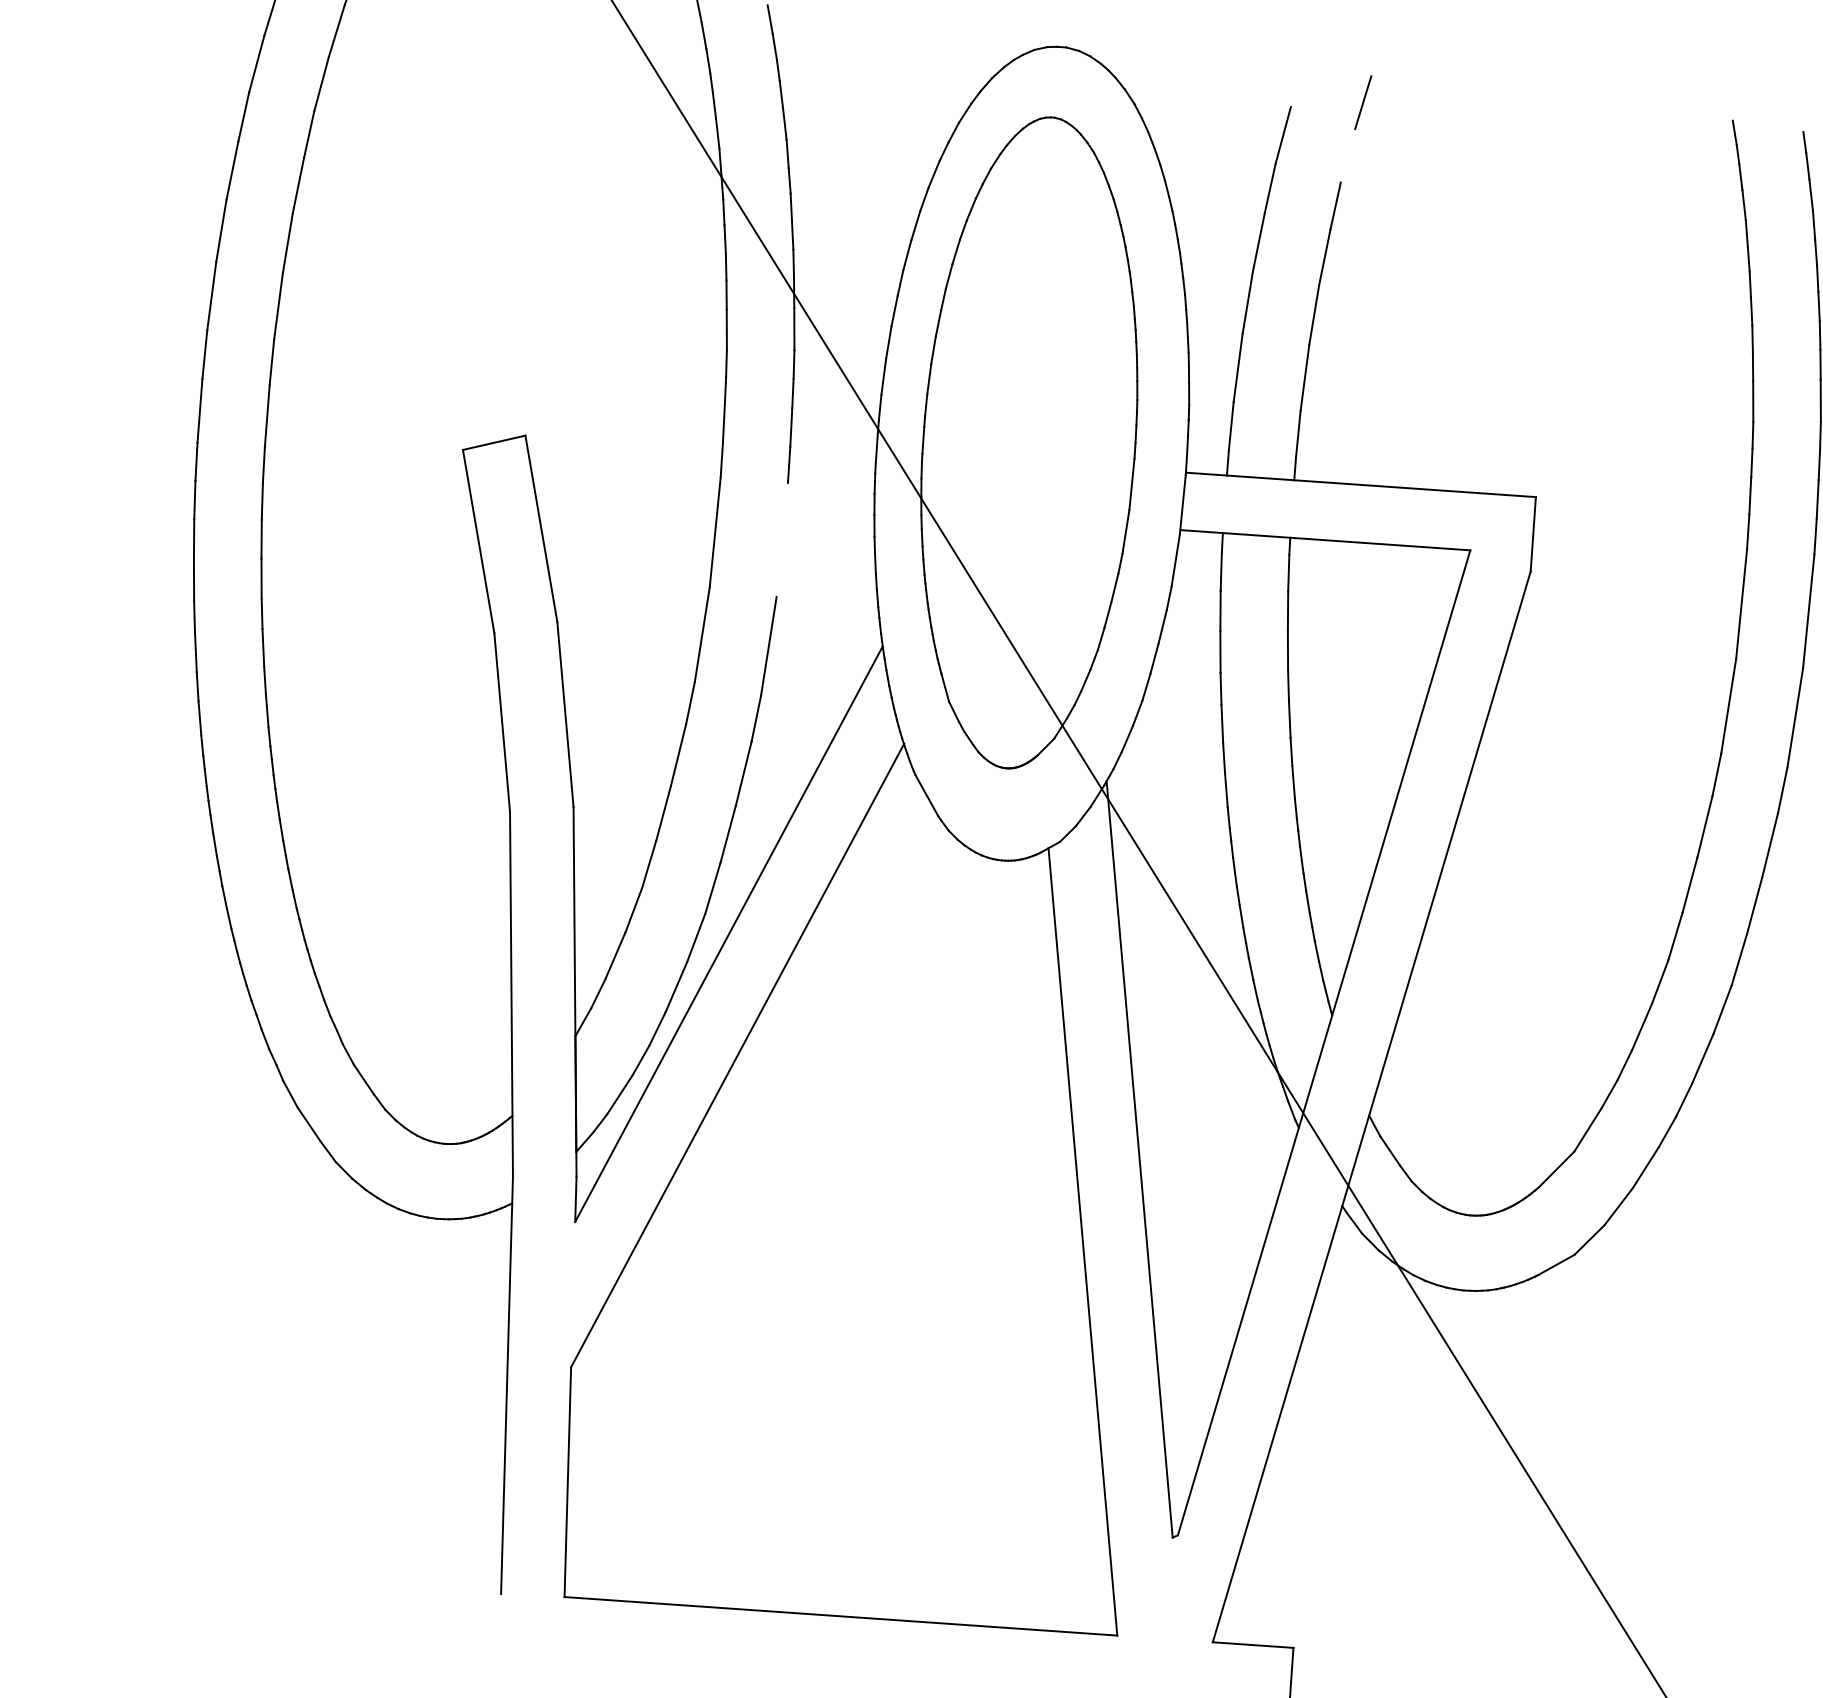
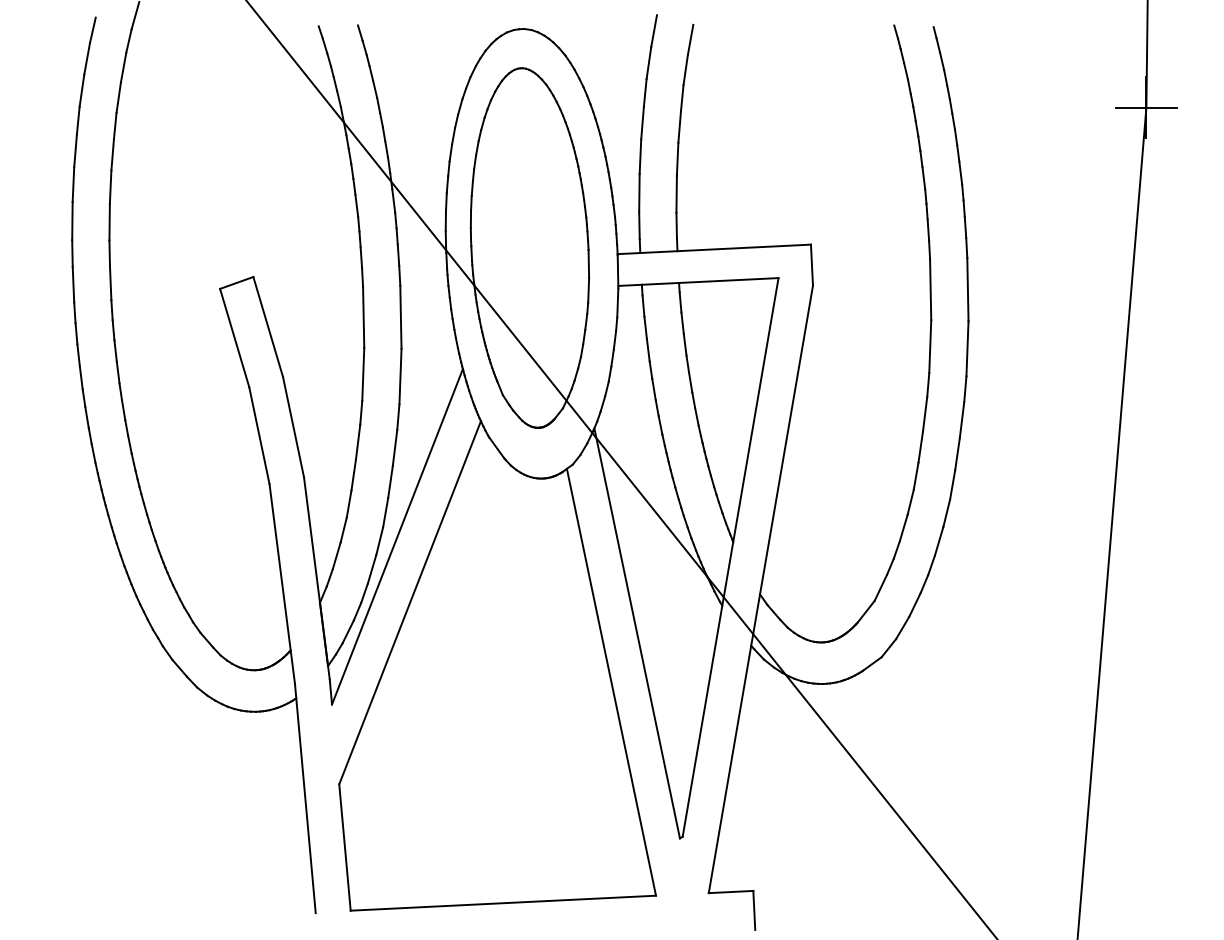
line: (1298, 77) -> (653, 30), added
line: (1347, 154) -> (685, 69), added
line: (781, 538) -> (400, 316), added

